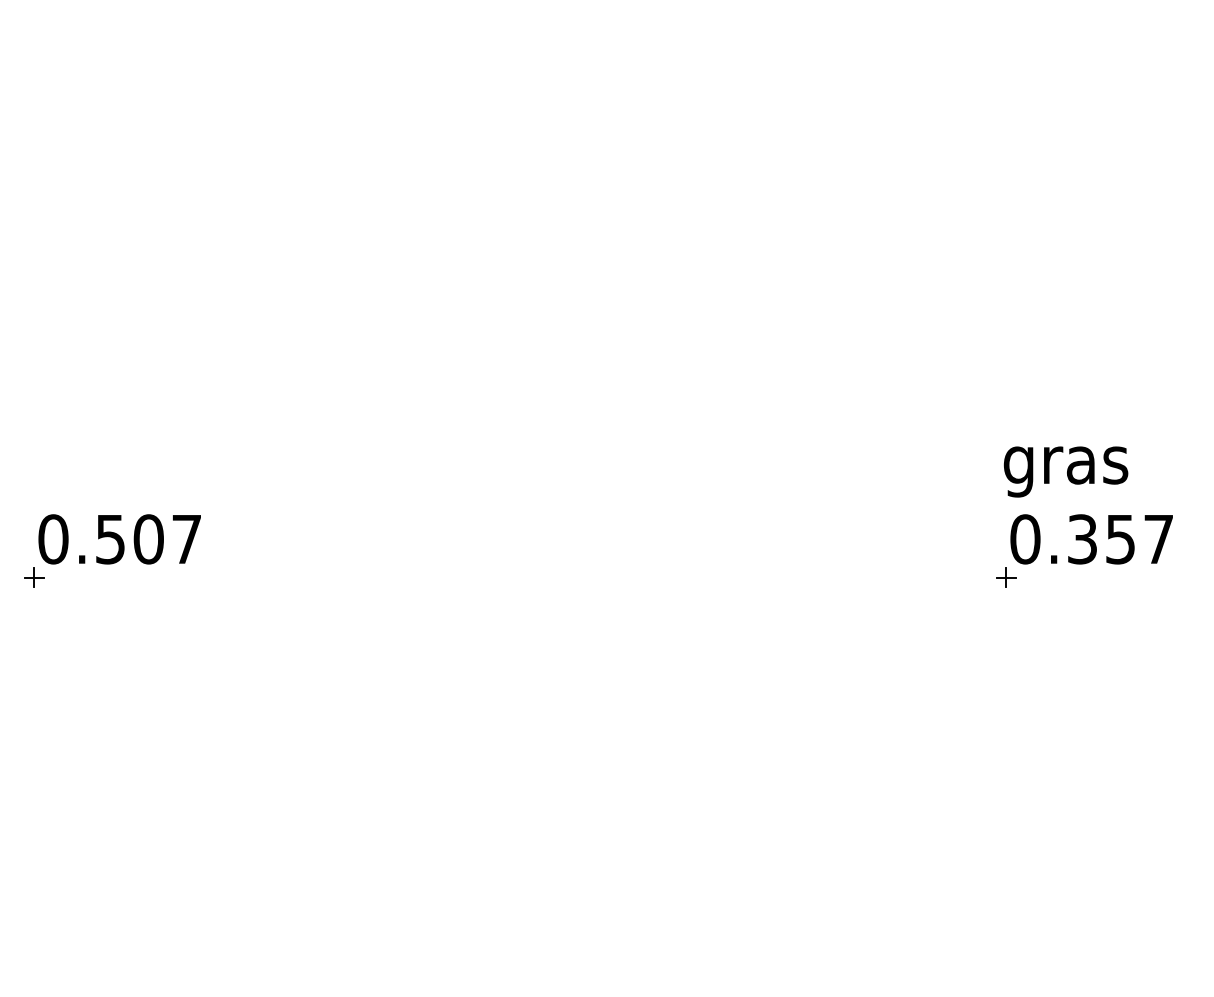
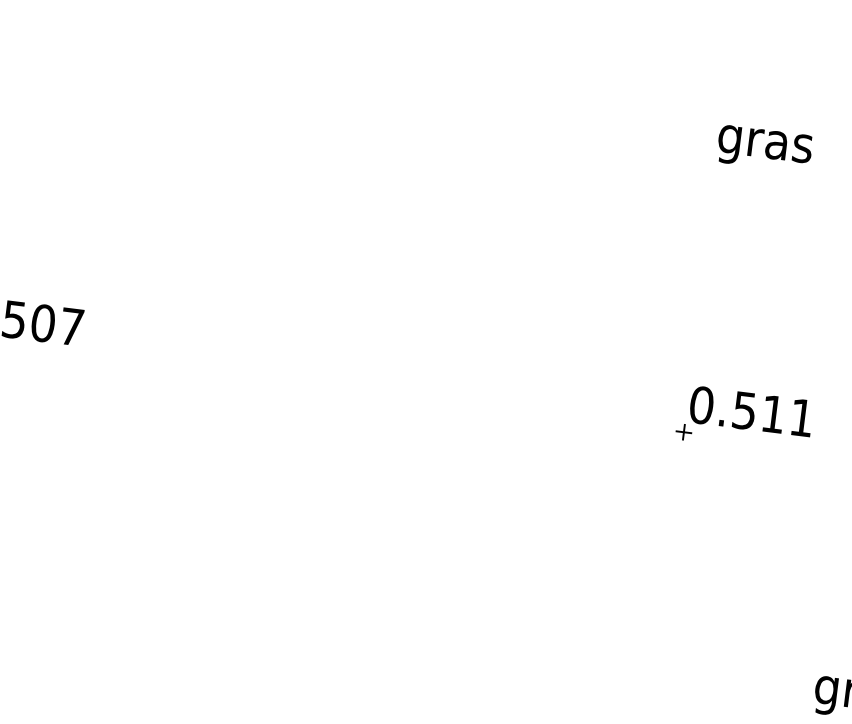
text: (1065, 471) -> (764, 148), moved
text: (1120, 539) -> (773, 414), 0.357 -> 0.511

